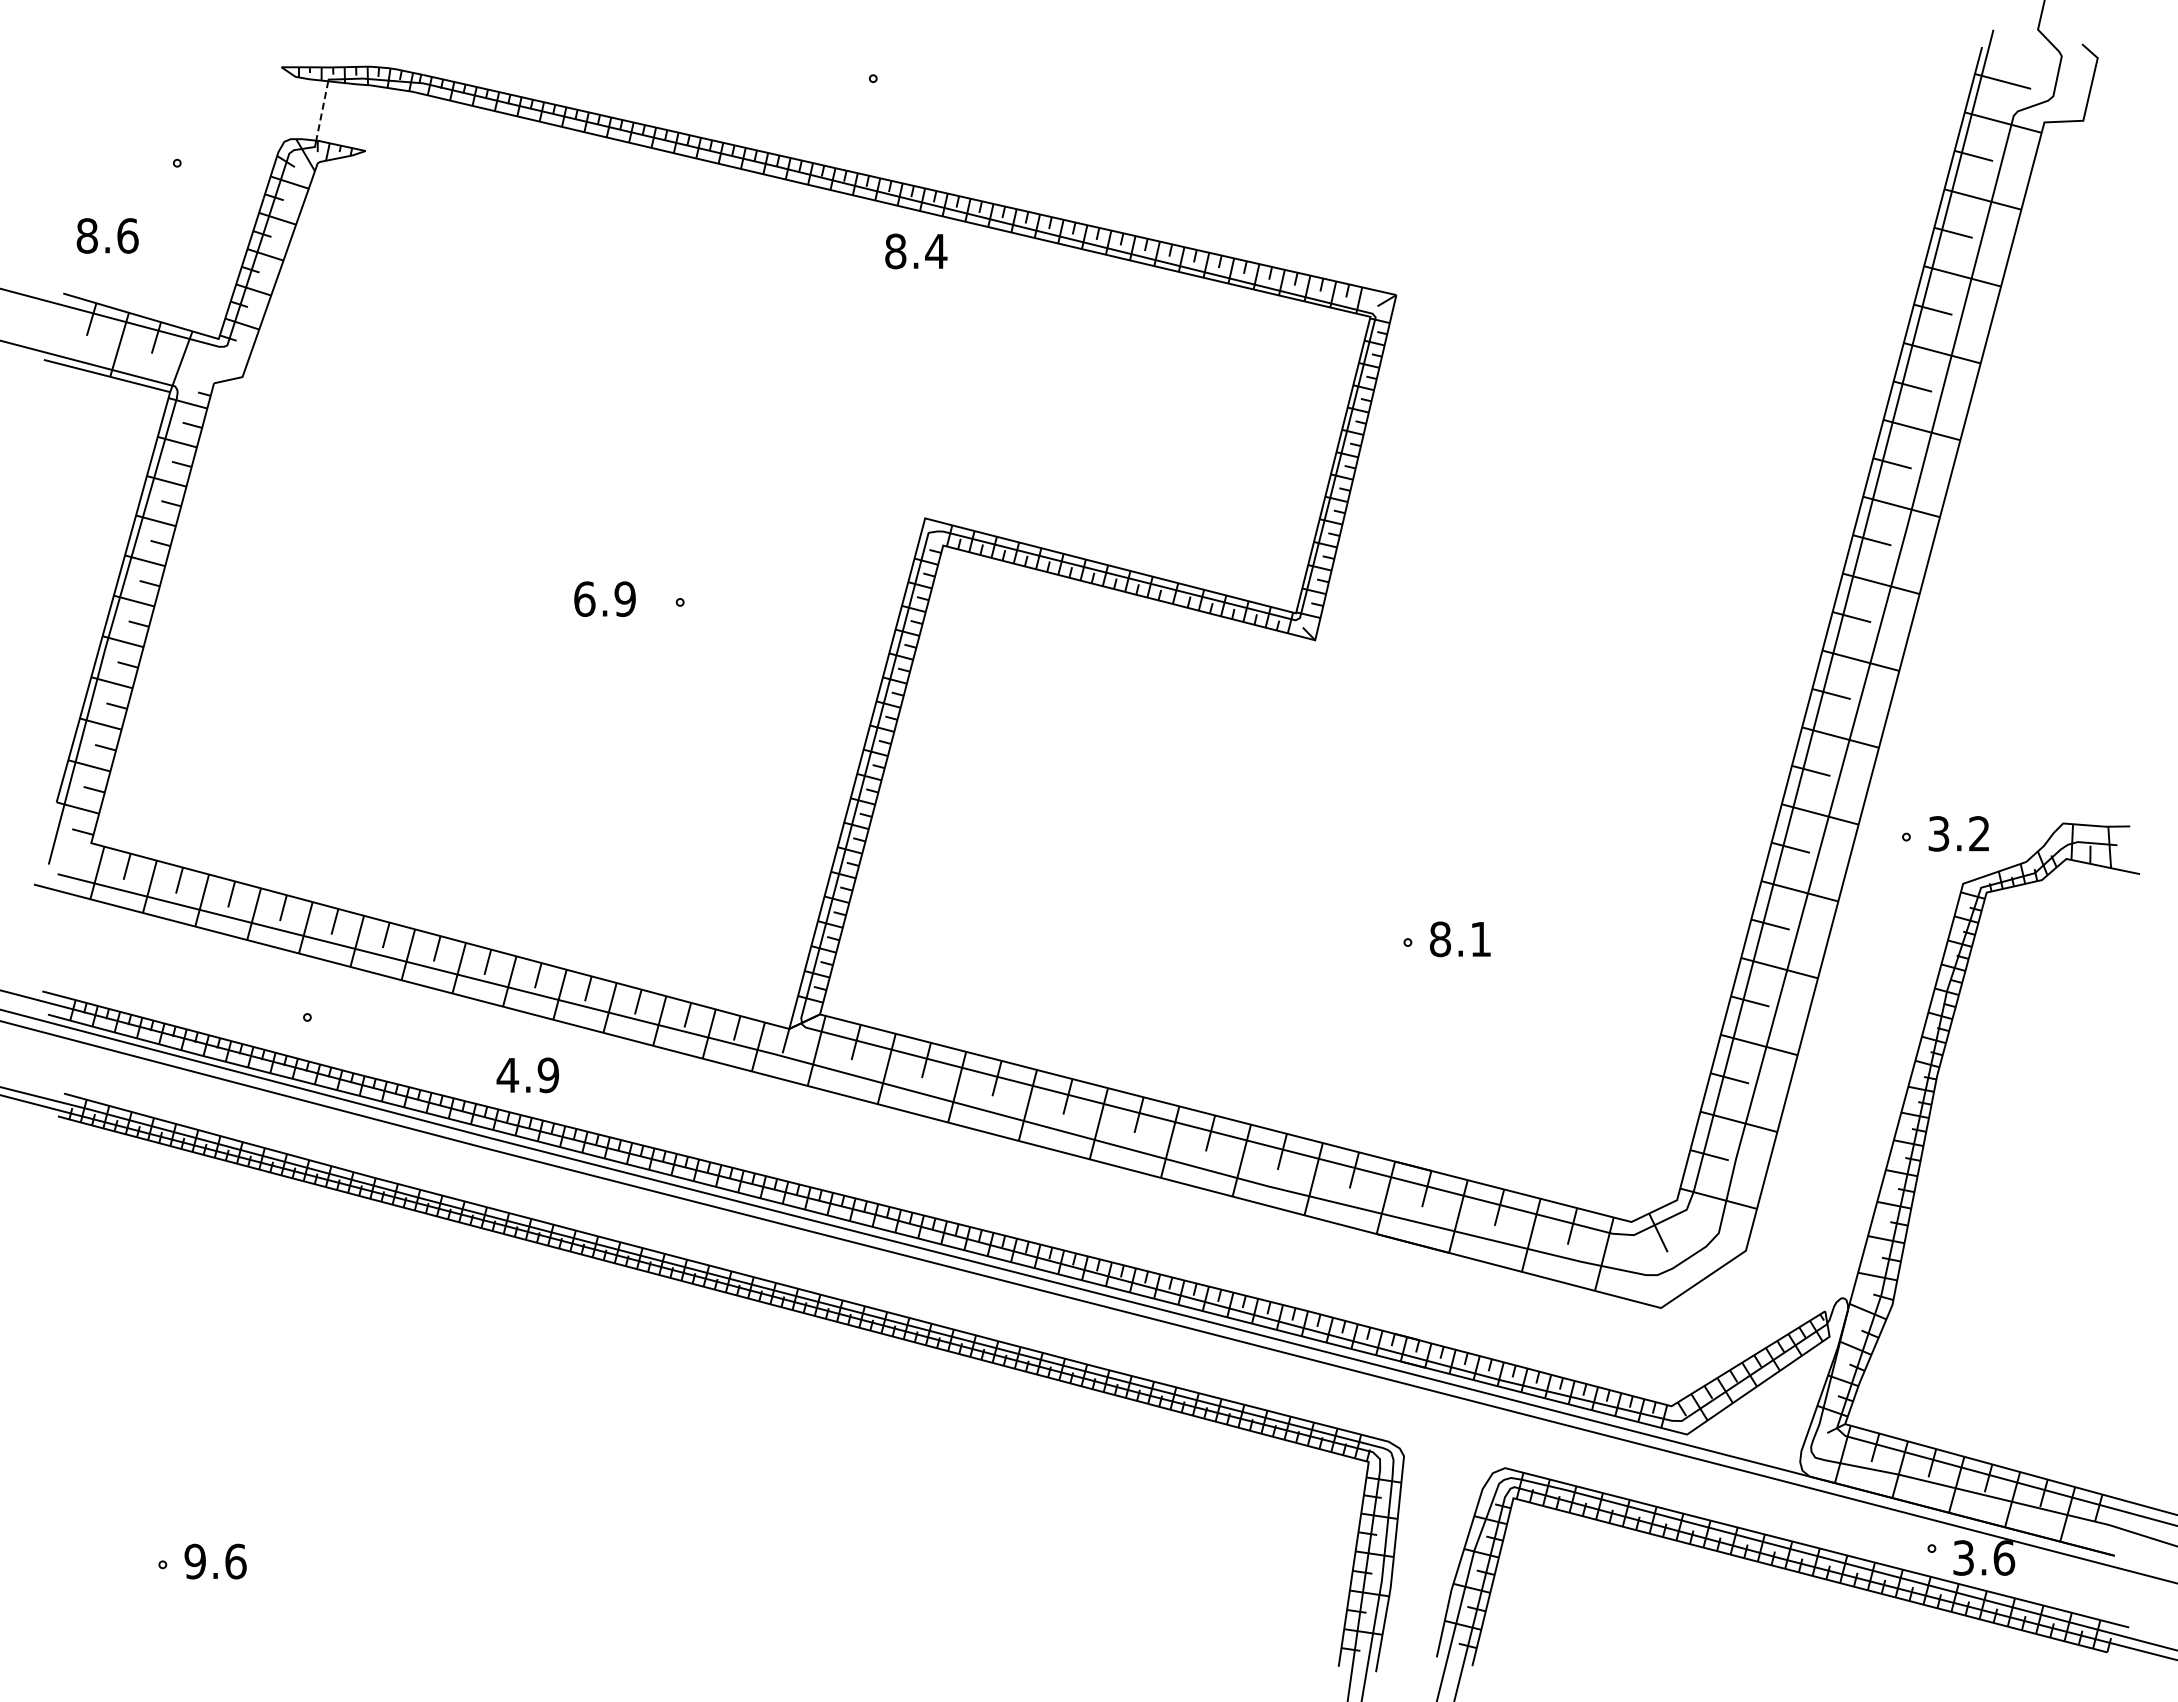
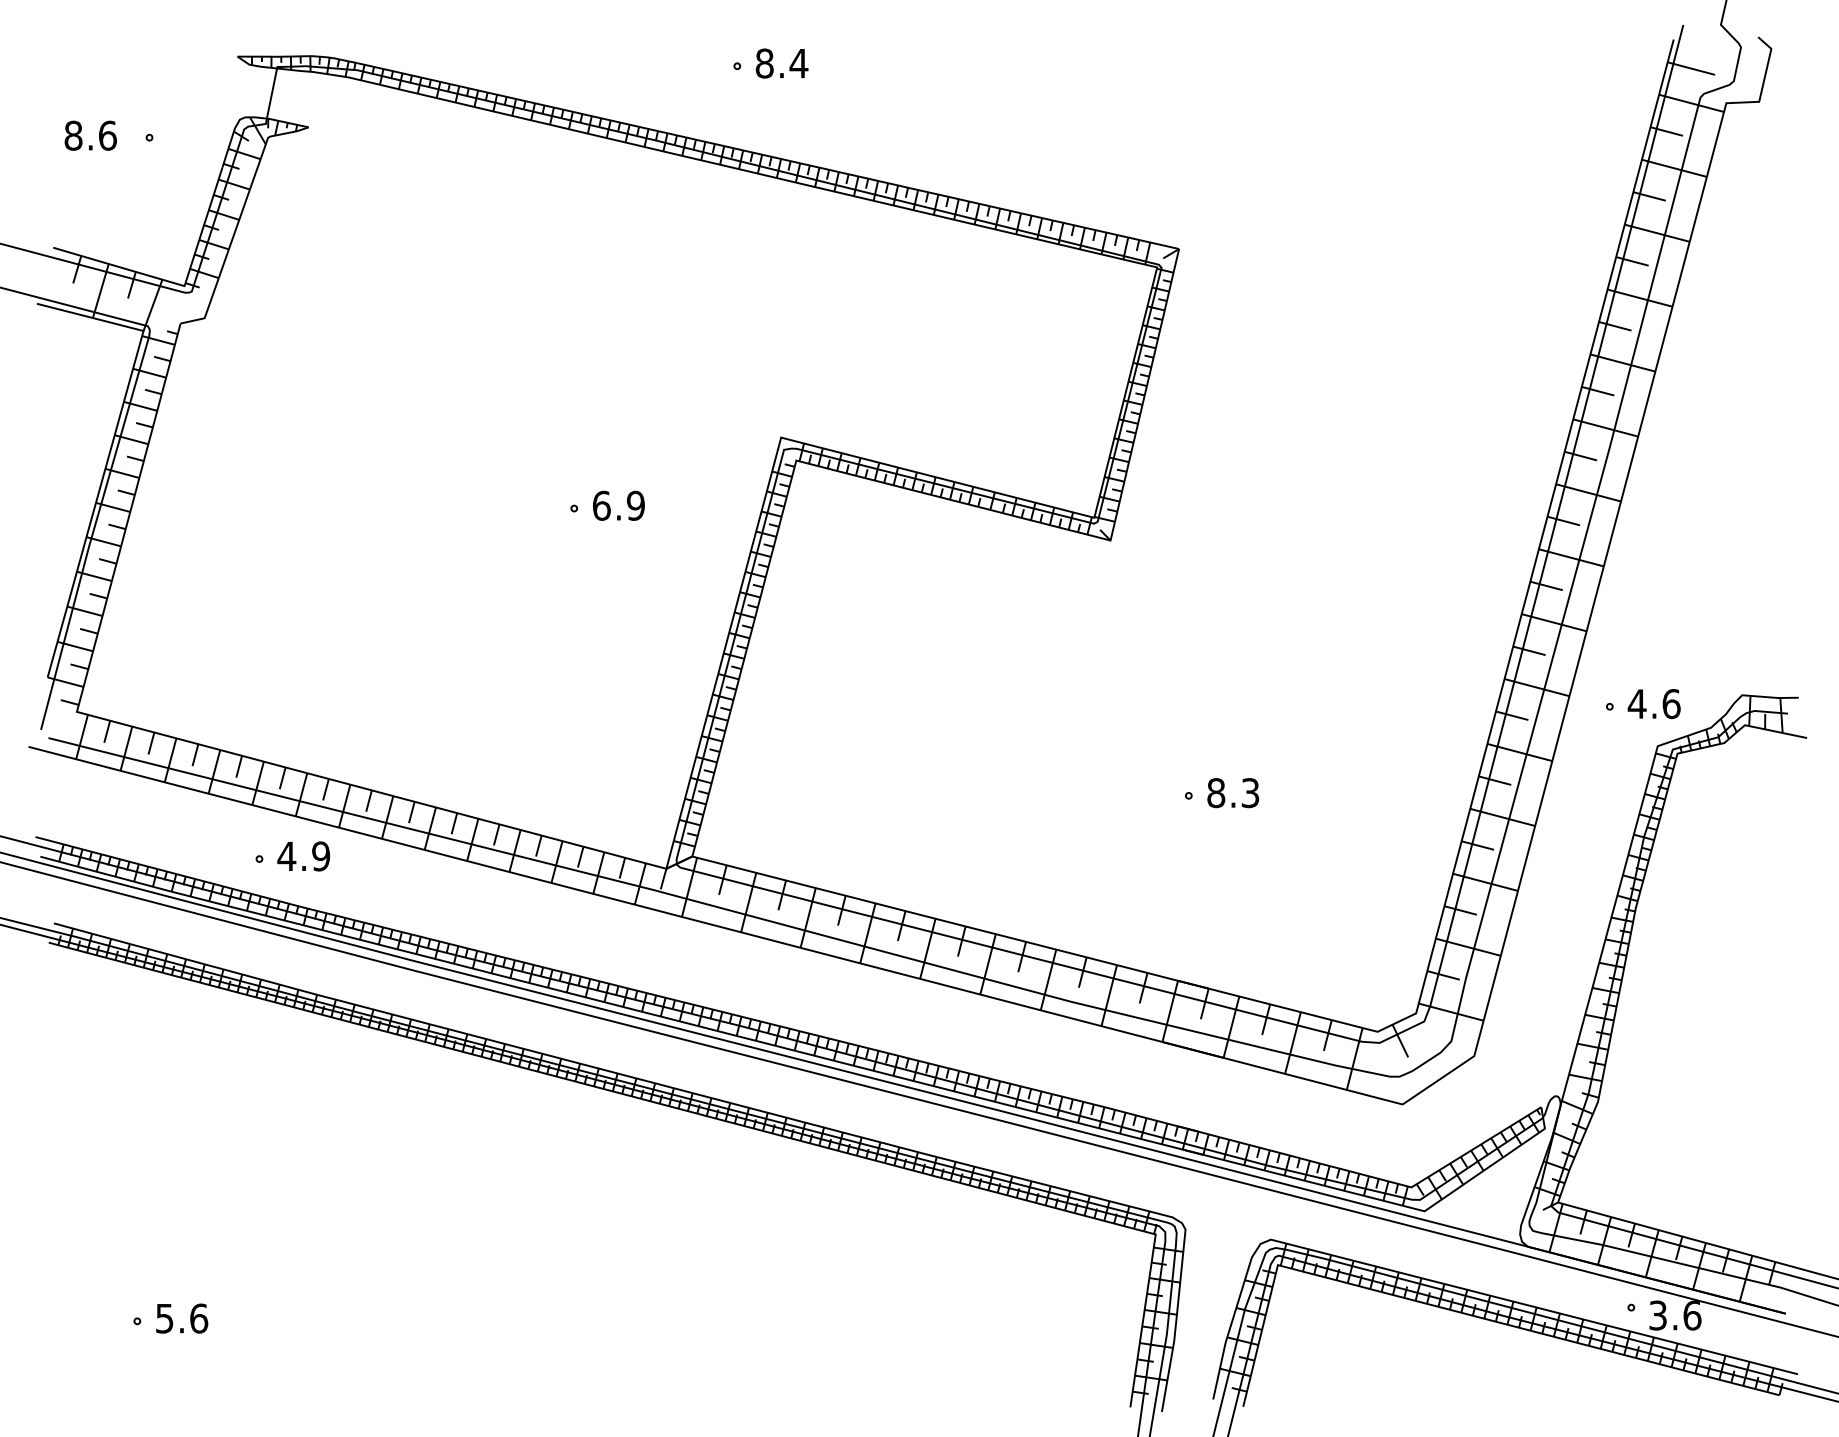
line: (322, 111) -> (272, 93), dashed -> solid
text: (107, 235) -> (90, 135), moved
text: (916, 251) -> (782, 63), moved
text: (604, 598) -> (618, 505), moved
text: (1958, 833) -> (1653, 703), 3.2 -> 4.6
text: (1480, 939) -> (1250, 793), 8.1 -> 8.3
text: (527, 1075) -> (303, 856), moved
text: (194, 1561) -> (164, 1318), 9.6 -> 5.6

